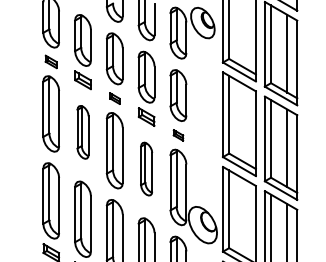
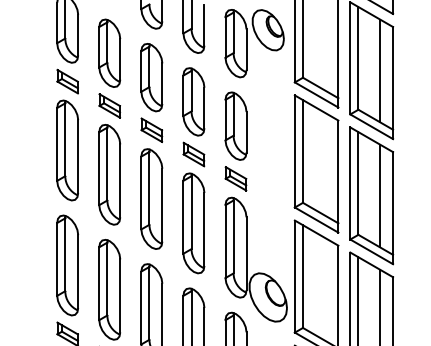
part: (51, 61) -> (67, 81), size x1.43
part: (114, 98) -> (151, 129), size x1.67
part: (82, 132) -> (109, 174), size x1.43
part: (178, 135) -> (235, 178), size x1.67
part: (146, 169) -> (193, 223), size x1.43

